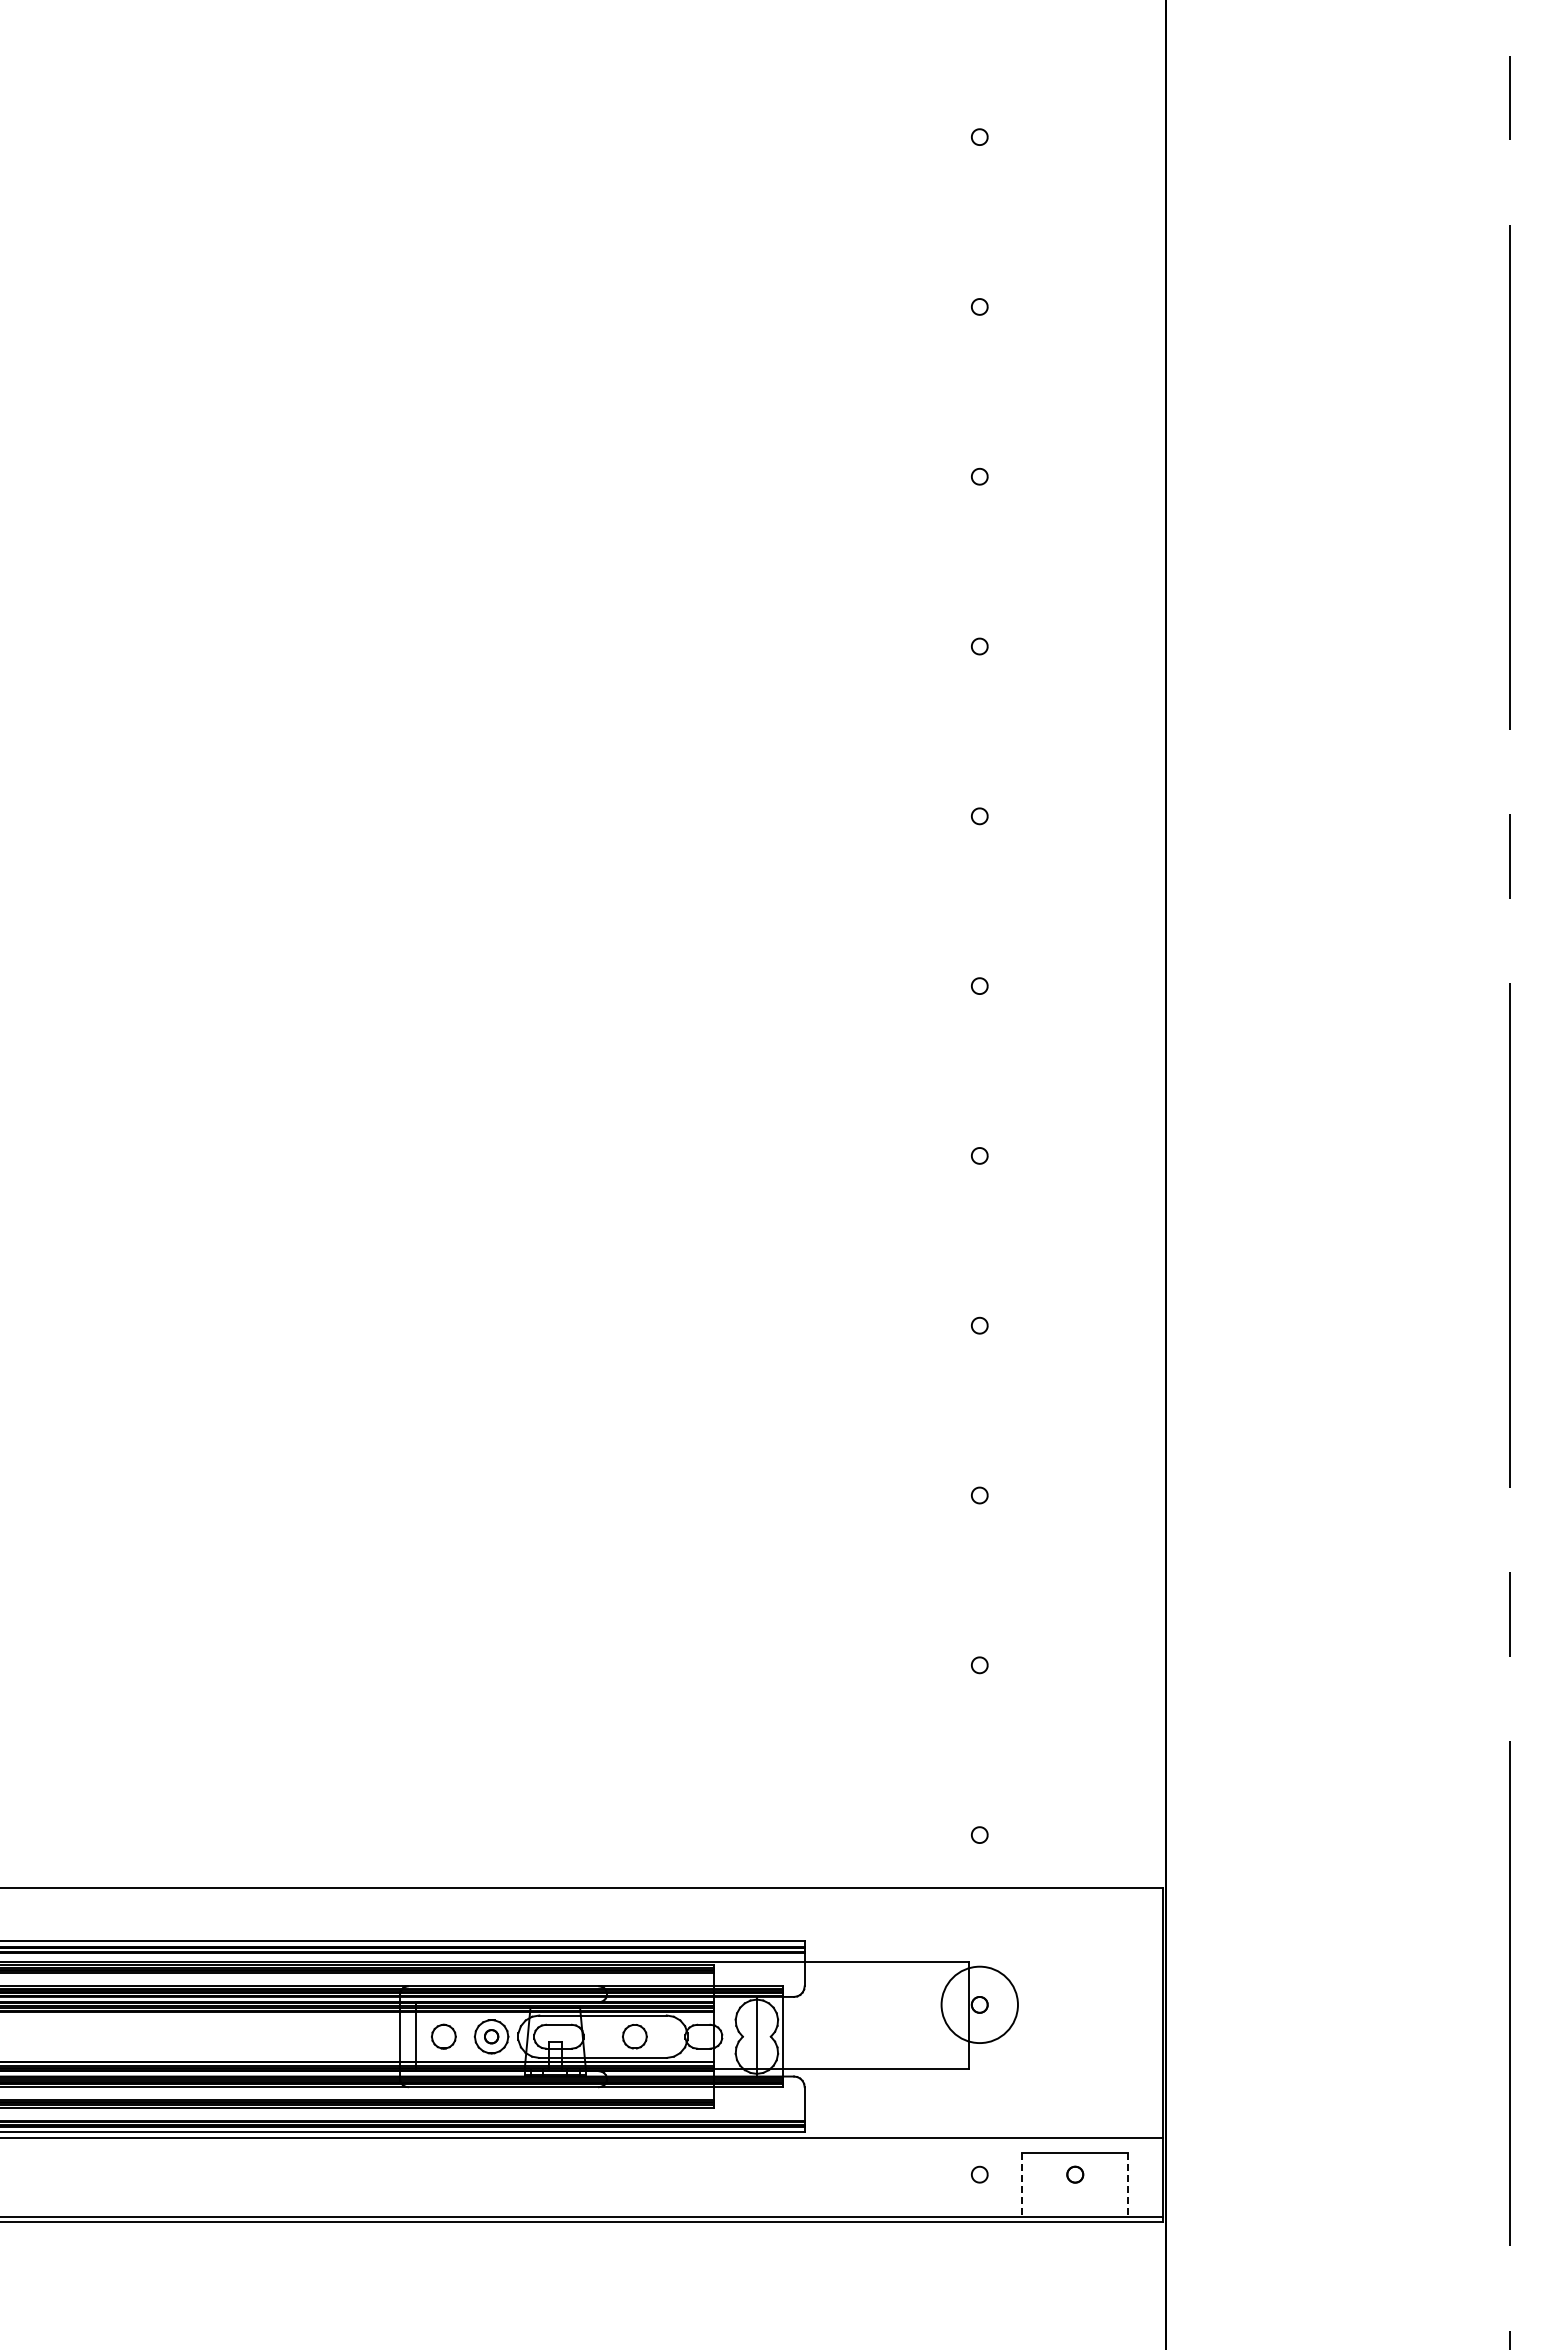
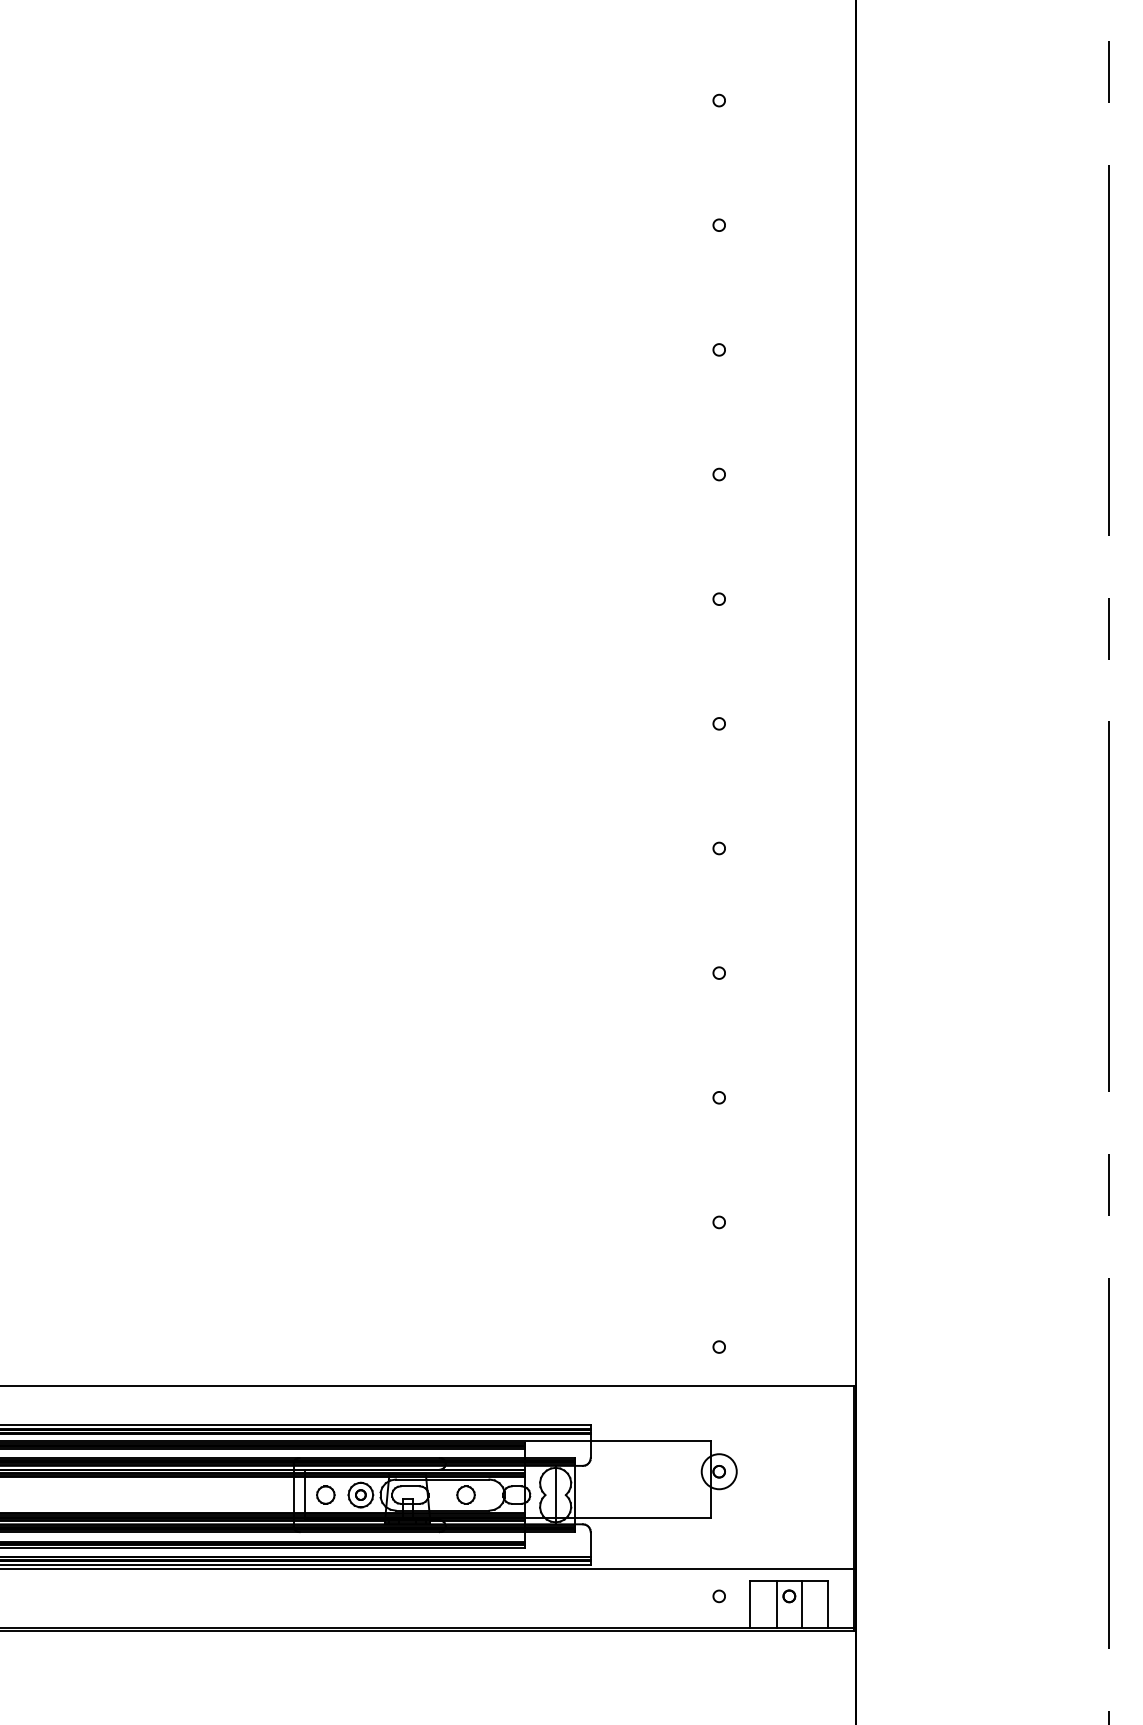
circle: (979, 2004) -> (719, 1471), size x0.62
line: (1022, 2185) -> (750, 1604), dashed -> solid
line: (1058, 2185) -> (777, 1604), added
line: (1091, 2185) -> (801, 1604), added
line: (1128, 2185) -> (828, 1604), dashed -> solid

